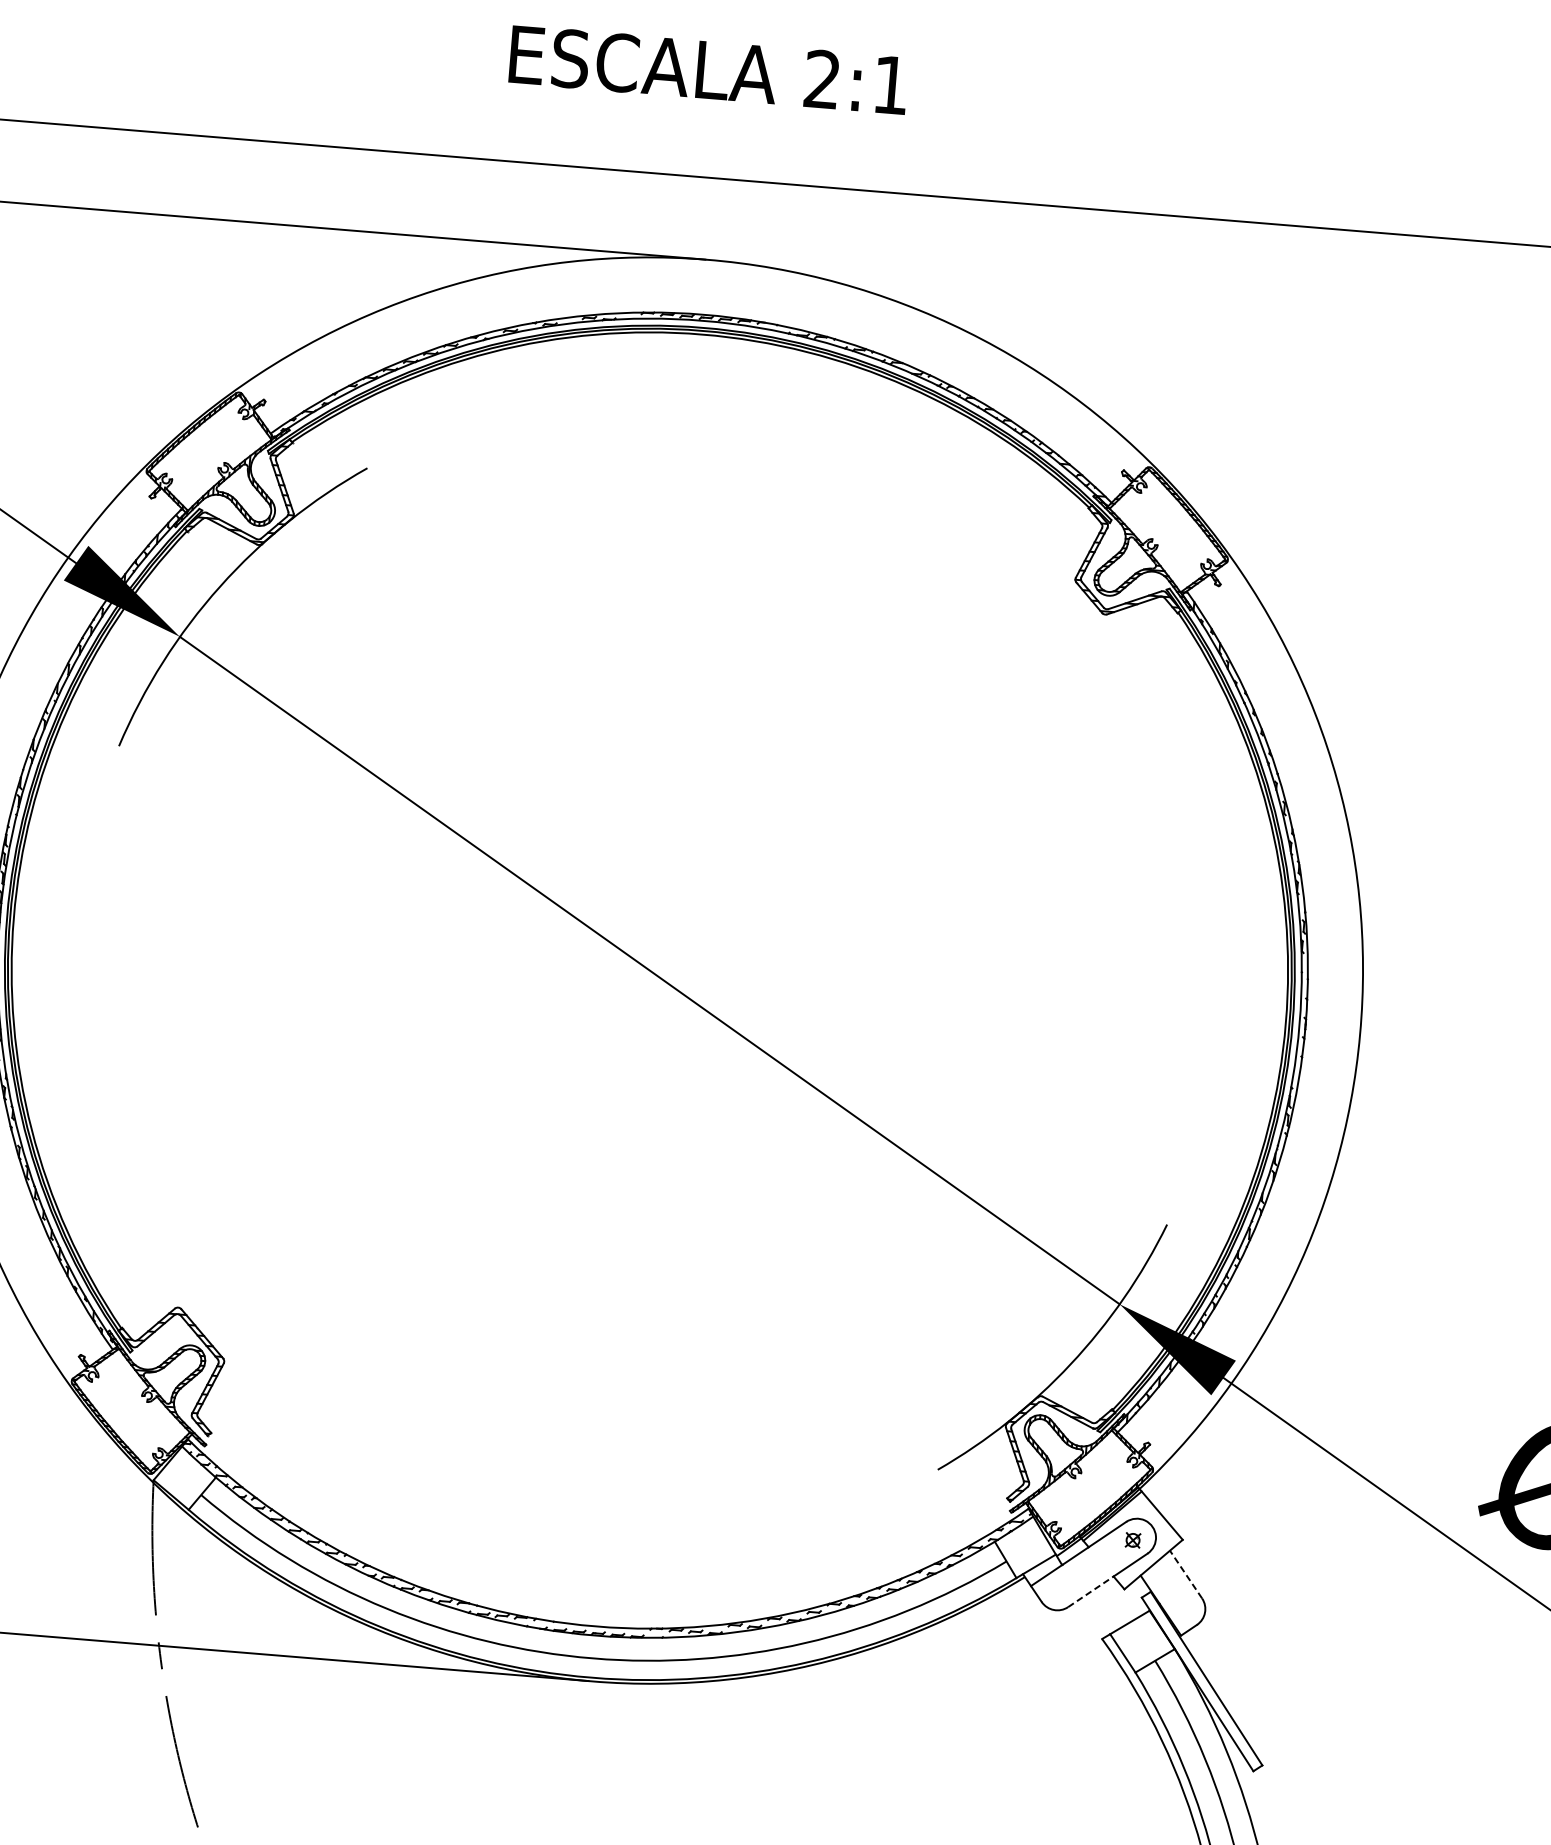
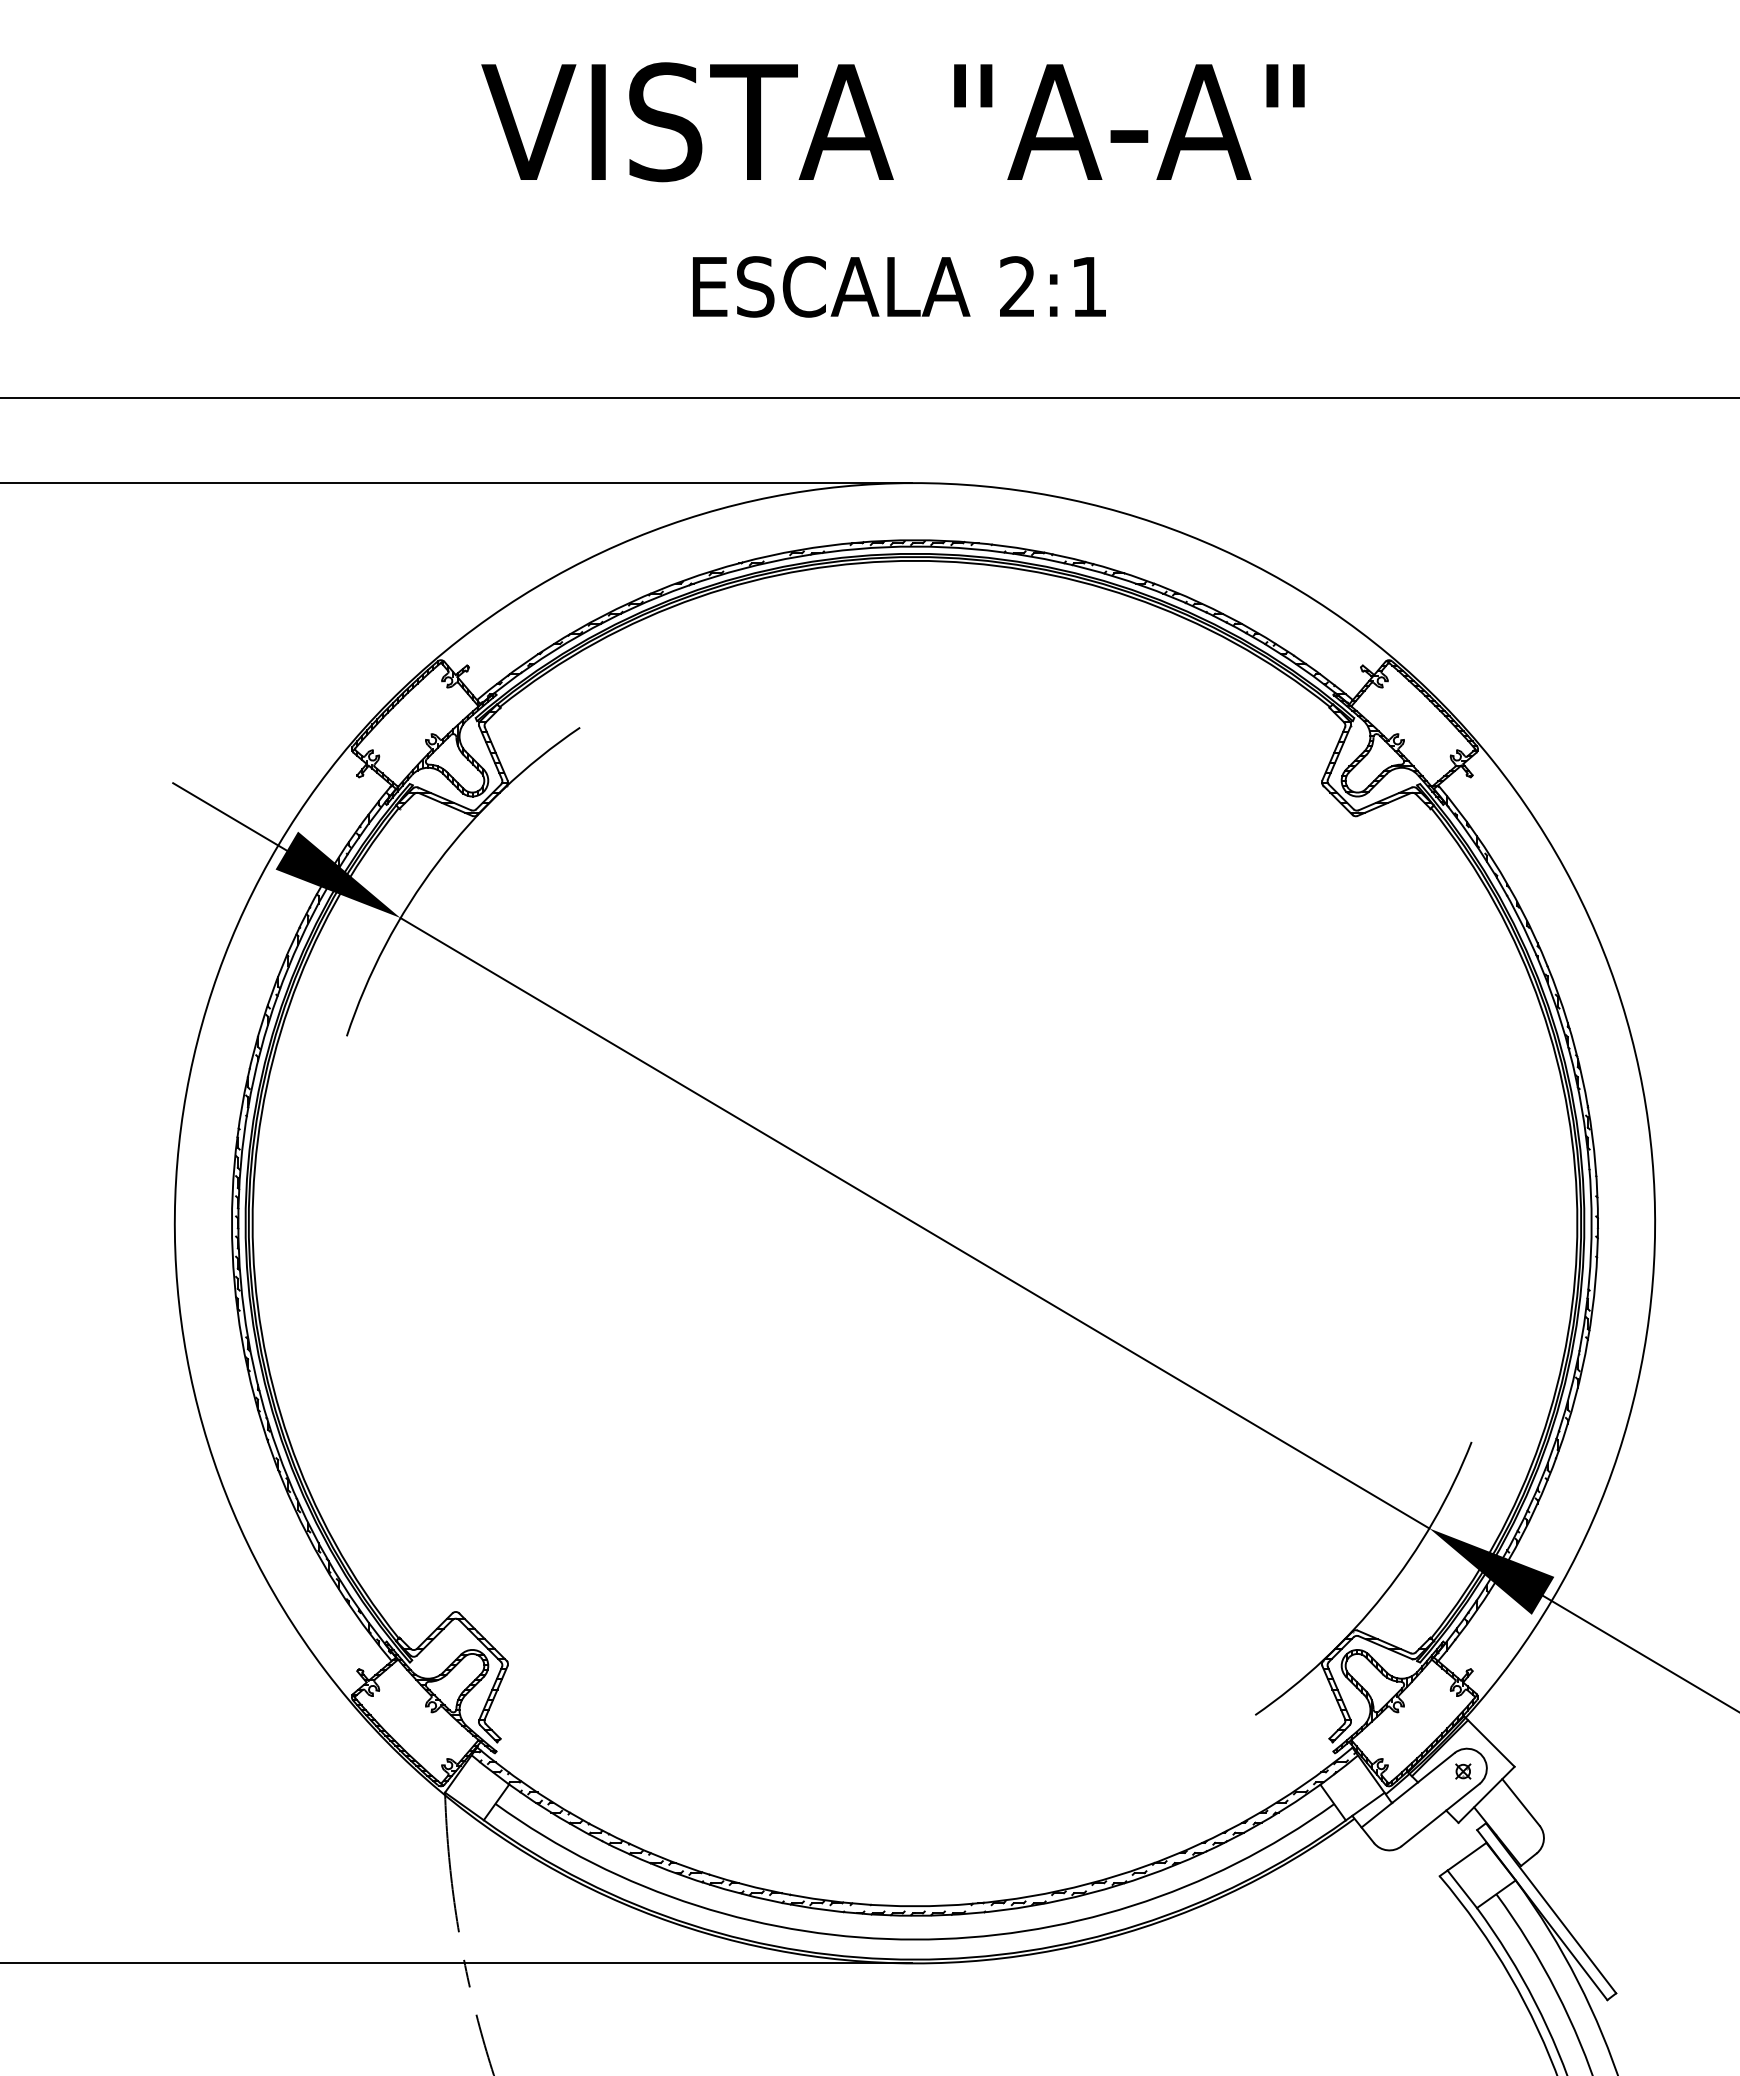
line: (1185, 1574) -> (1520, 1802), dashed -> solid
line: (1091, 1592) -> (1424, 1828), dashed -> solid

